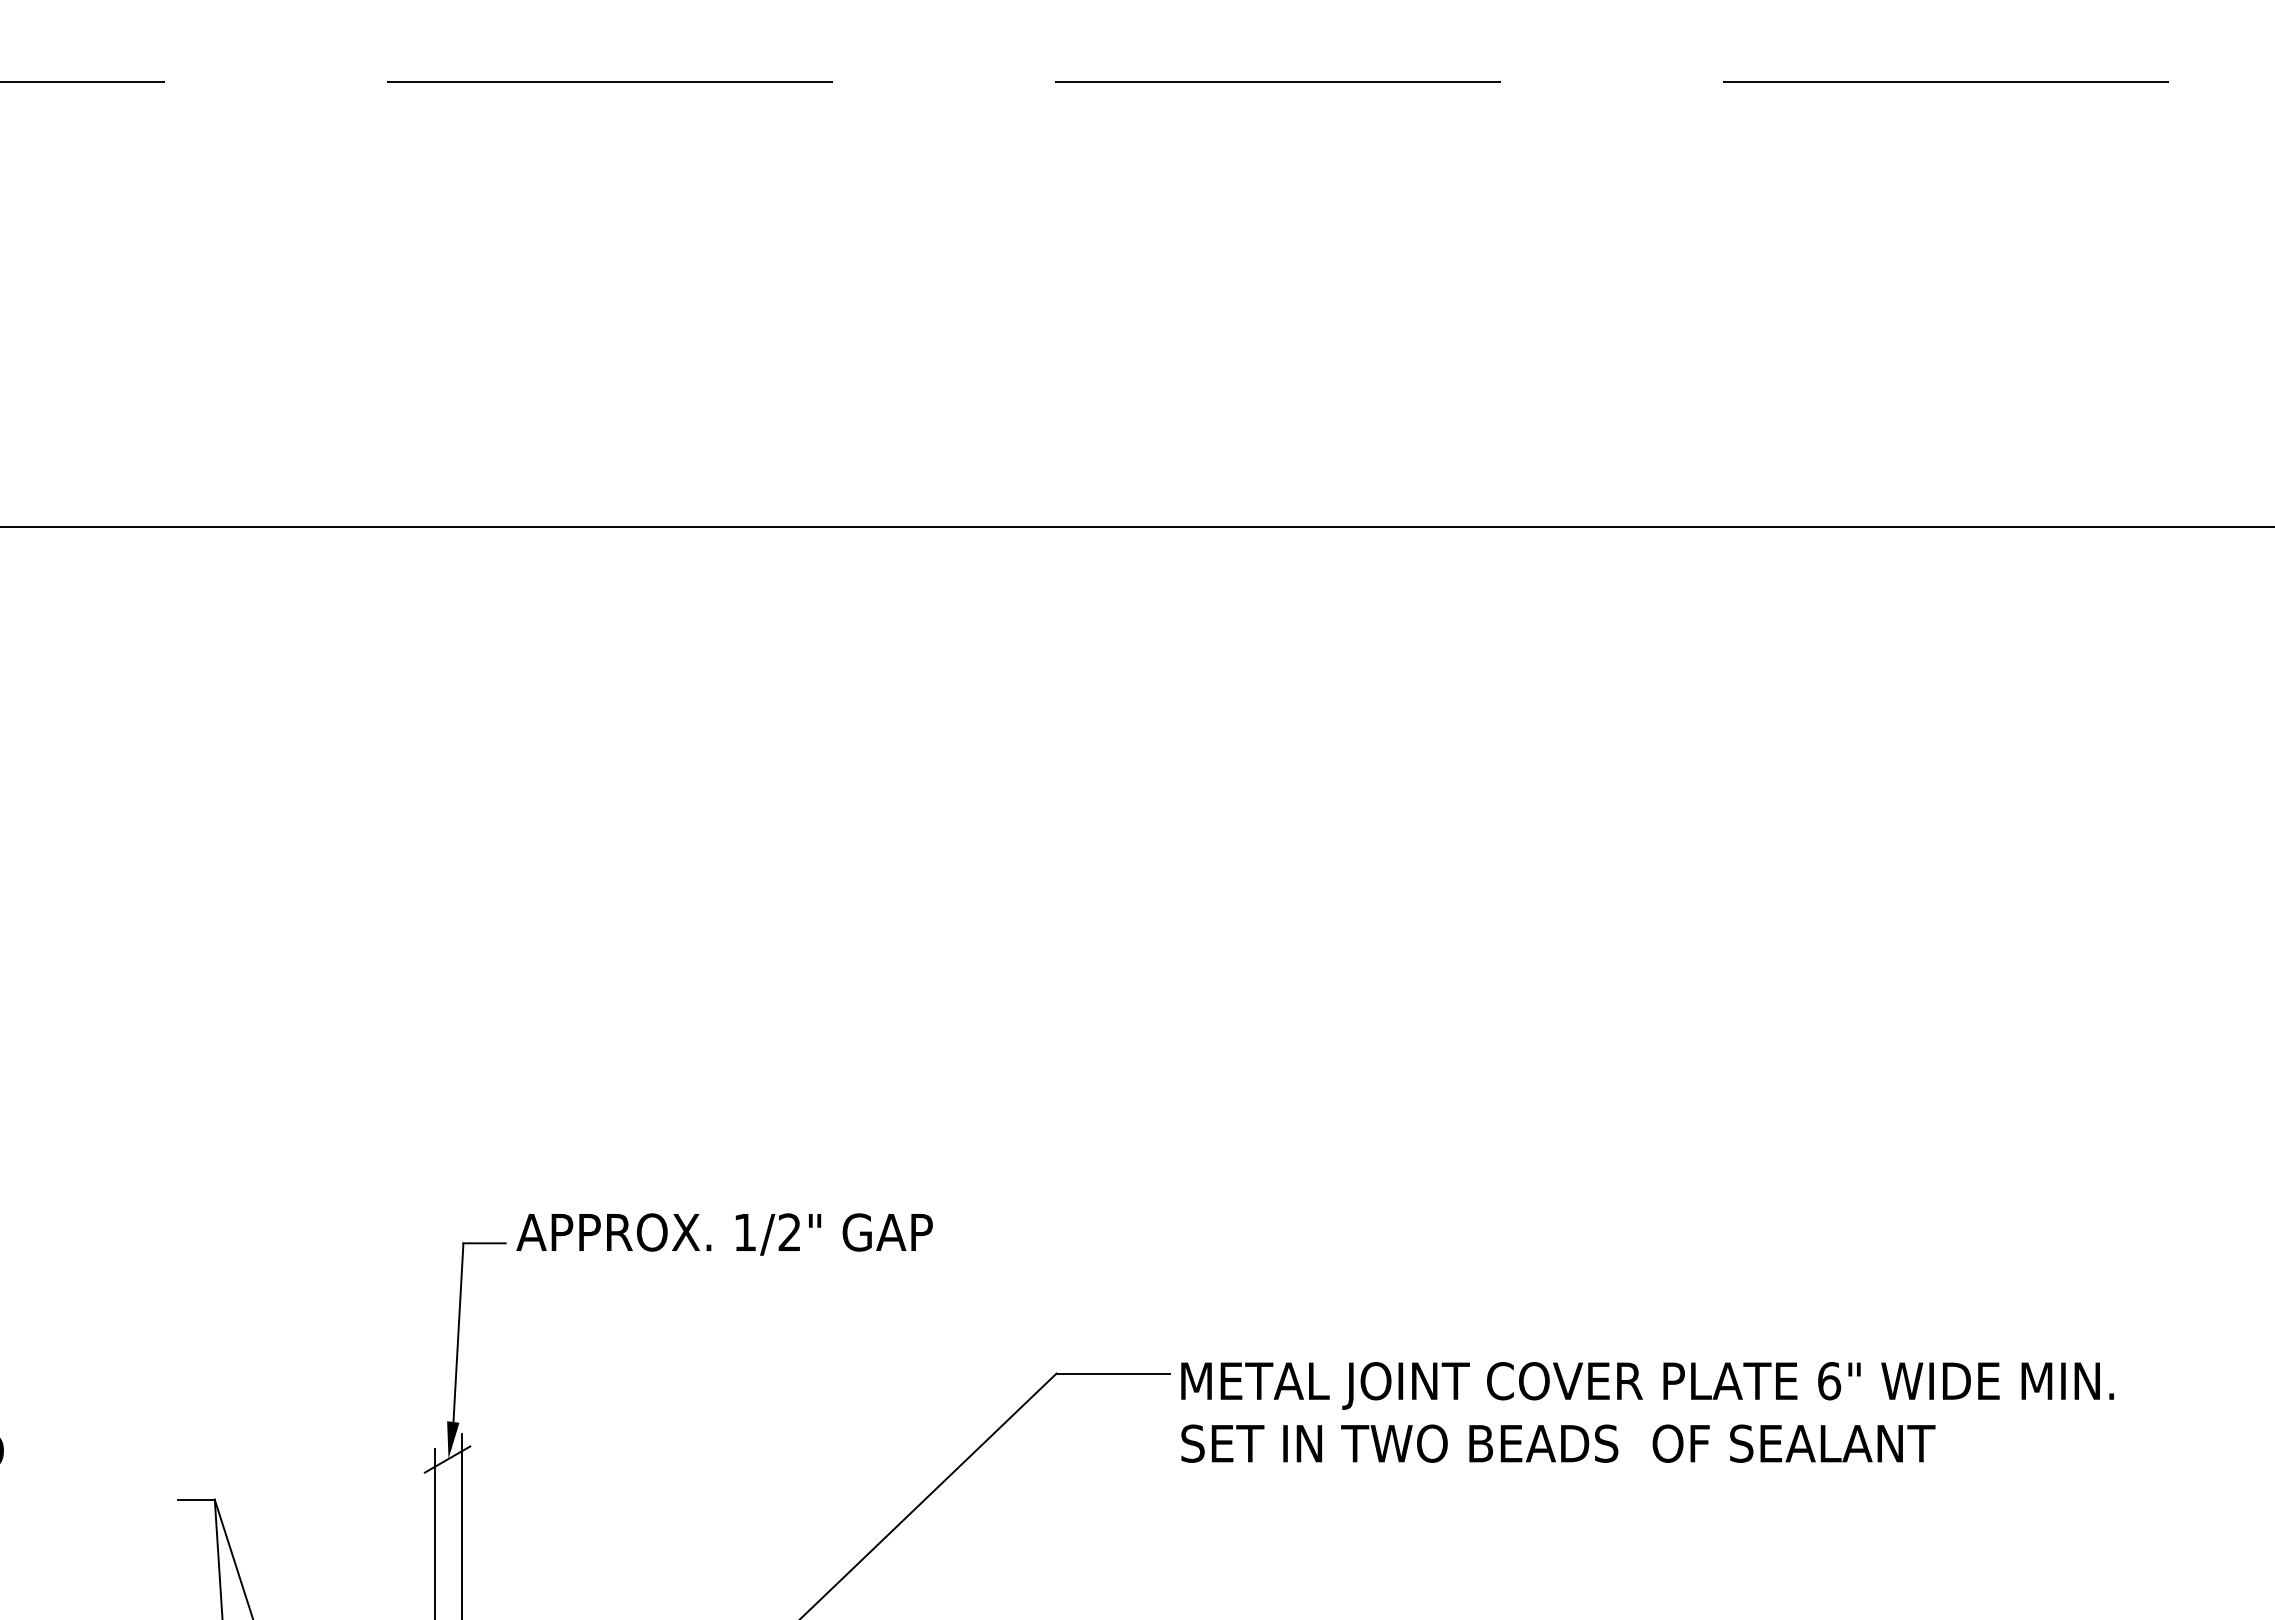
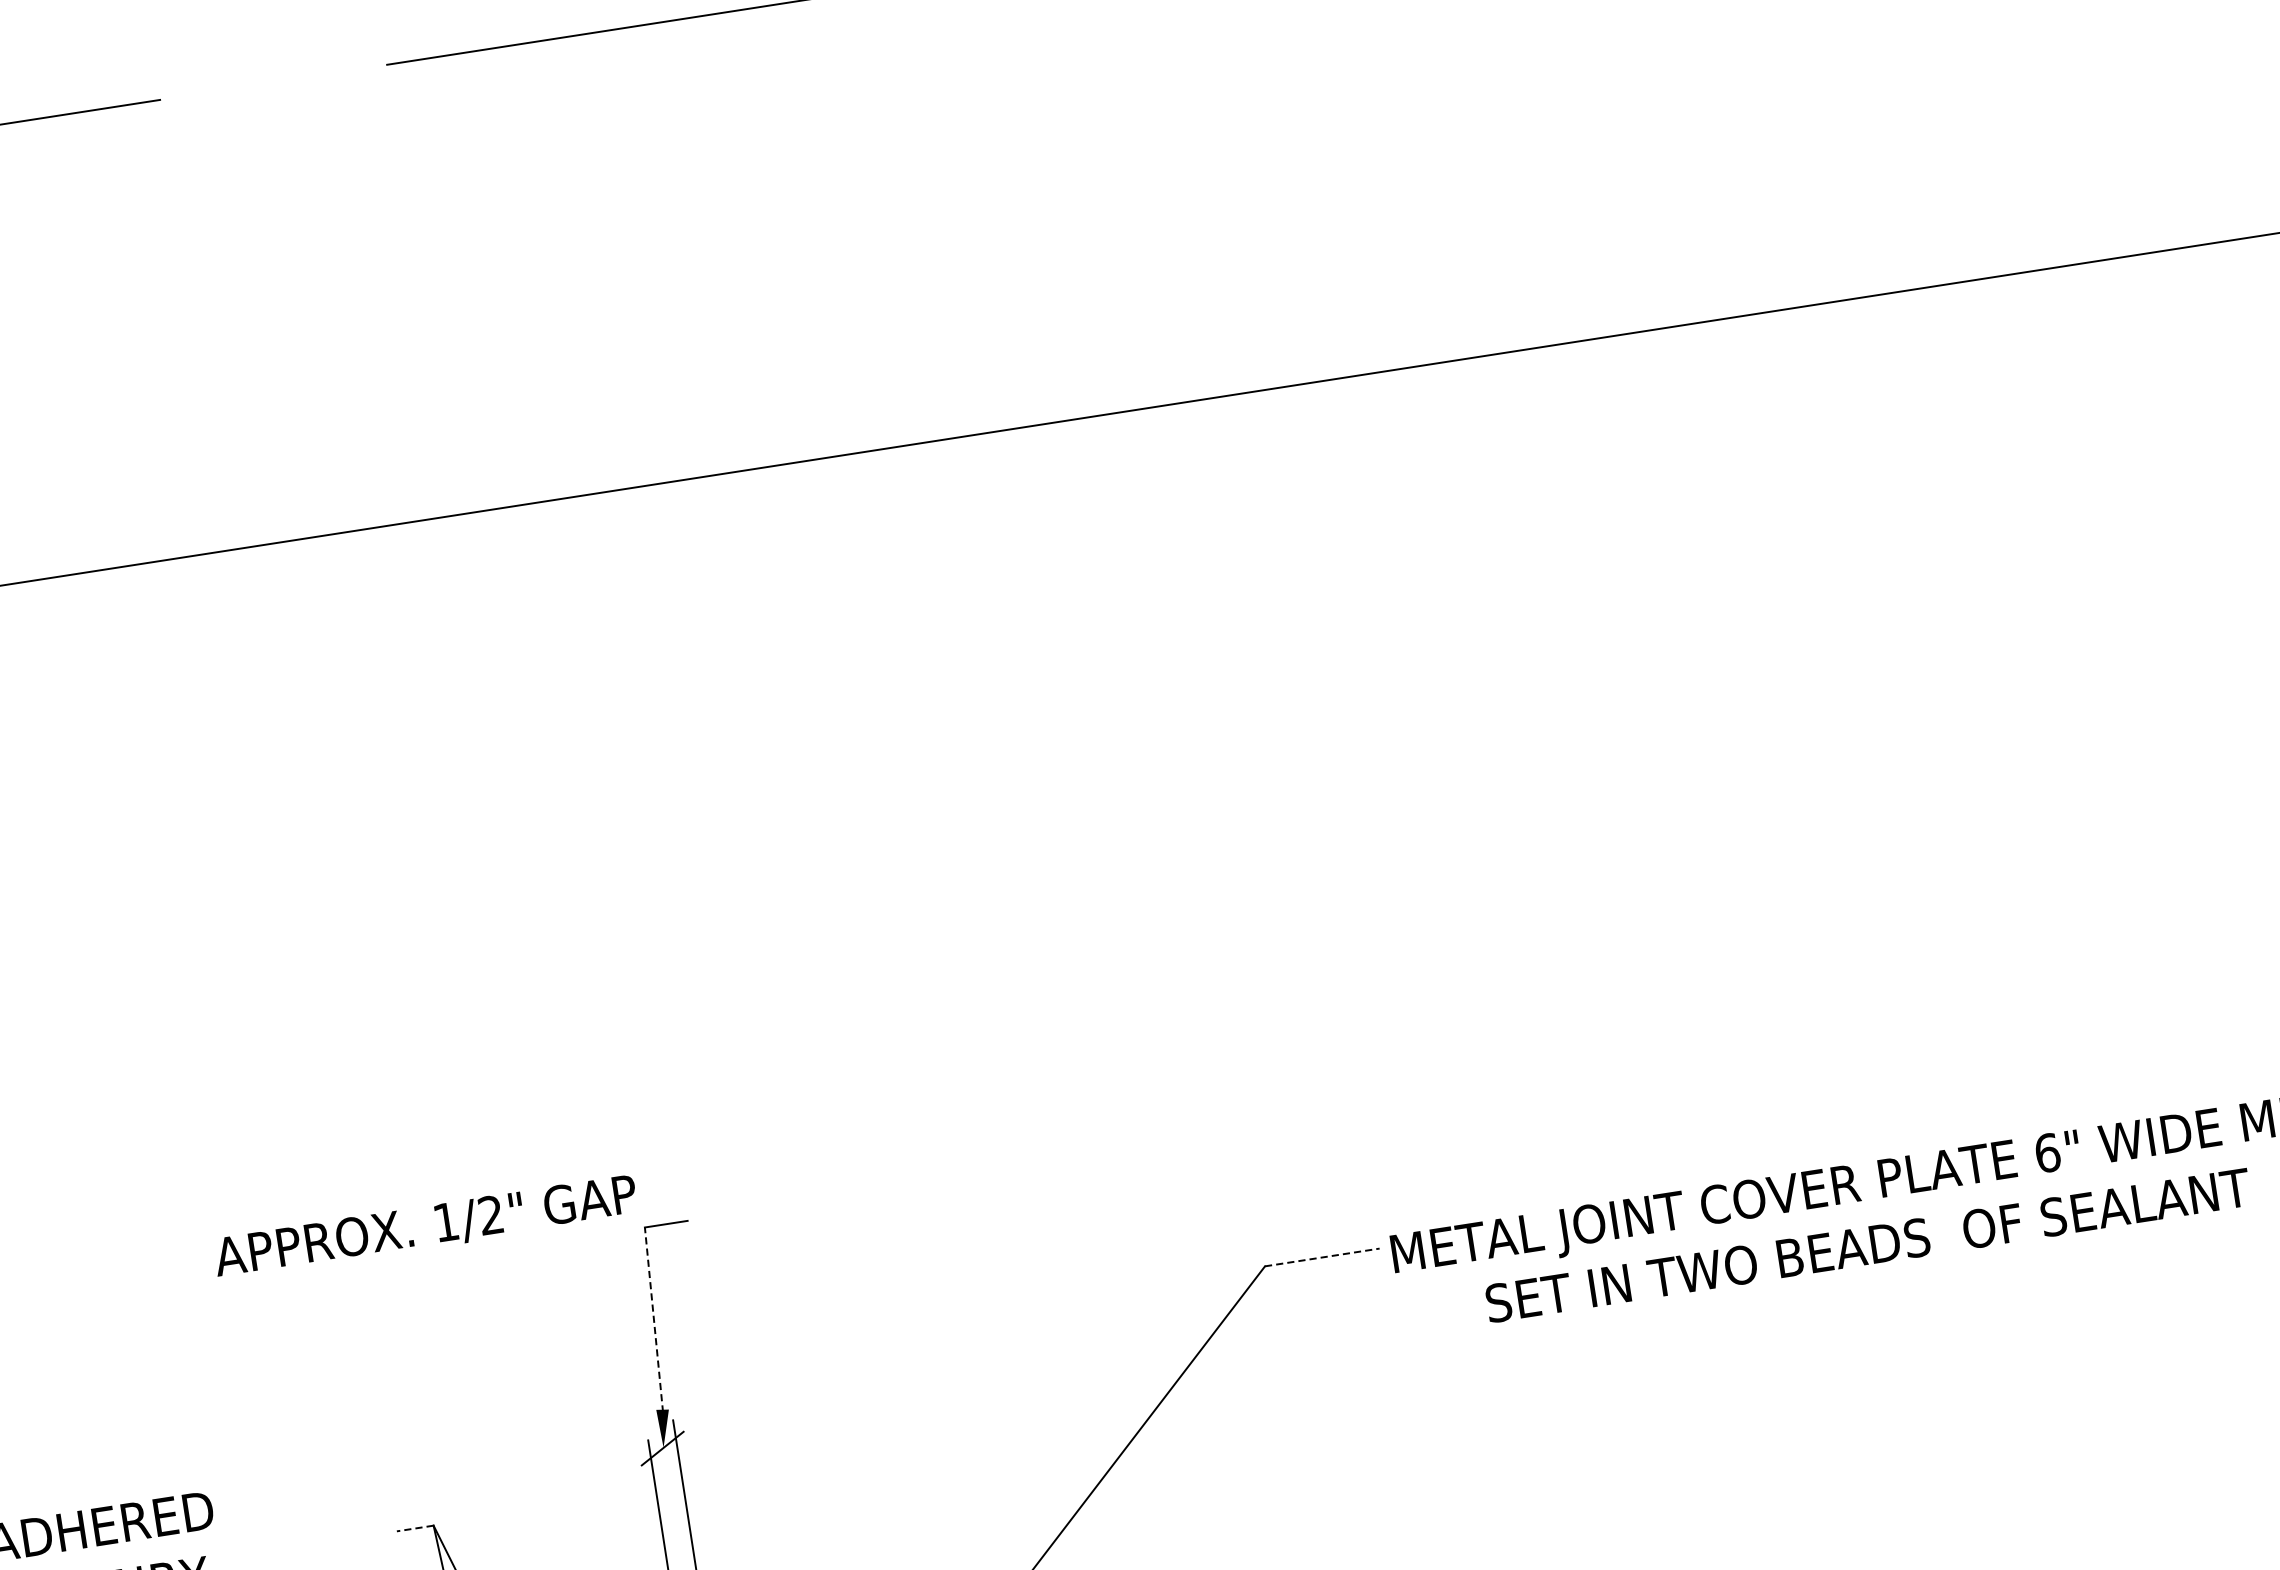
text: (724, 1234) -> (425, 1227), moved
line: (458, 1339) -> (654, 1325), solid -> dashed
line: (1113, 1373) -> (1322, 1257), solid -> dashed
text: (1558, 1443) -> (1868, 1245), moved
line: (196, 1499) -> (415, 1528), solid -> dashed

